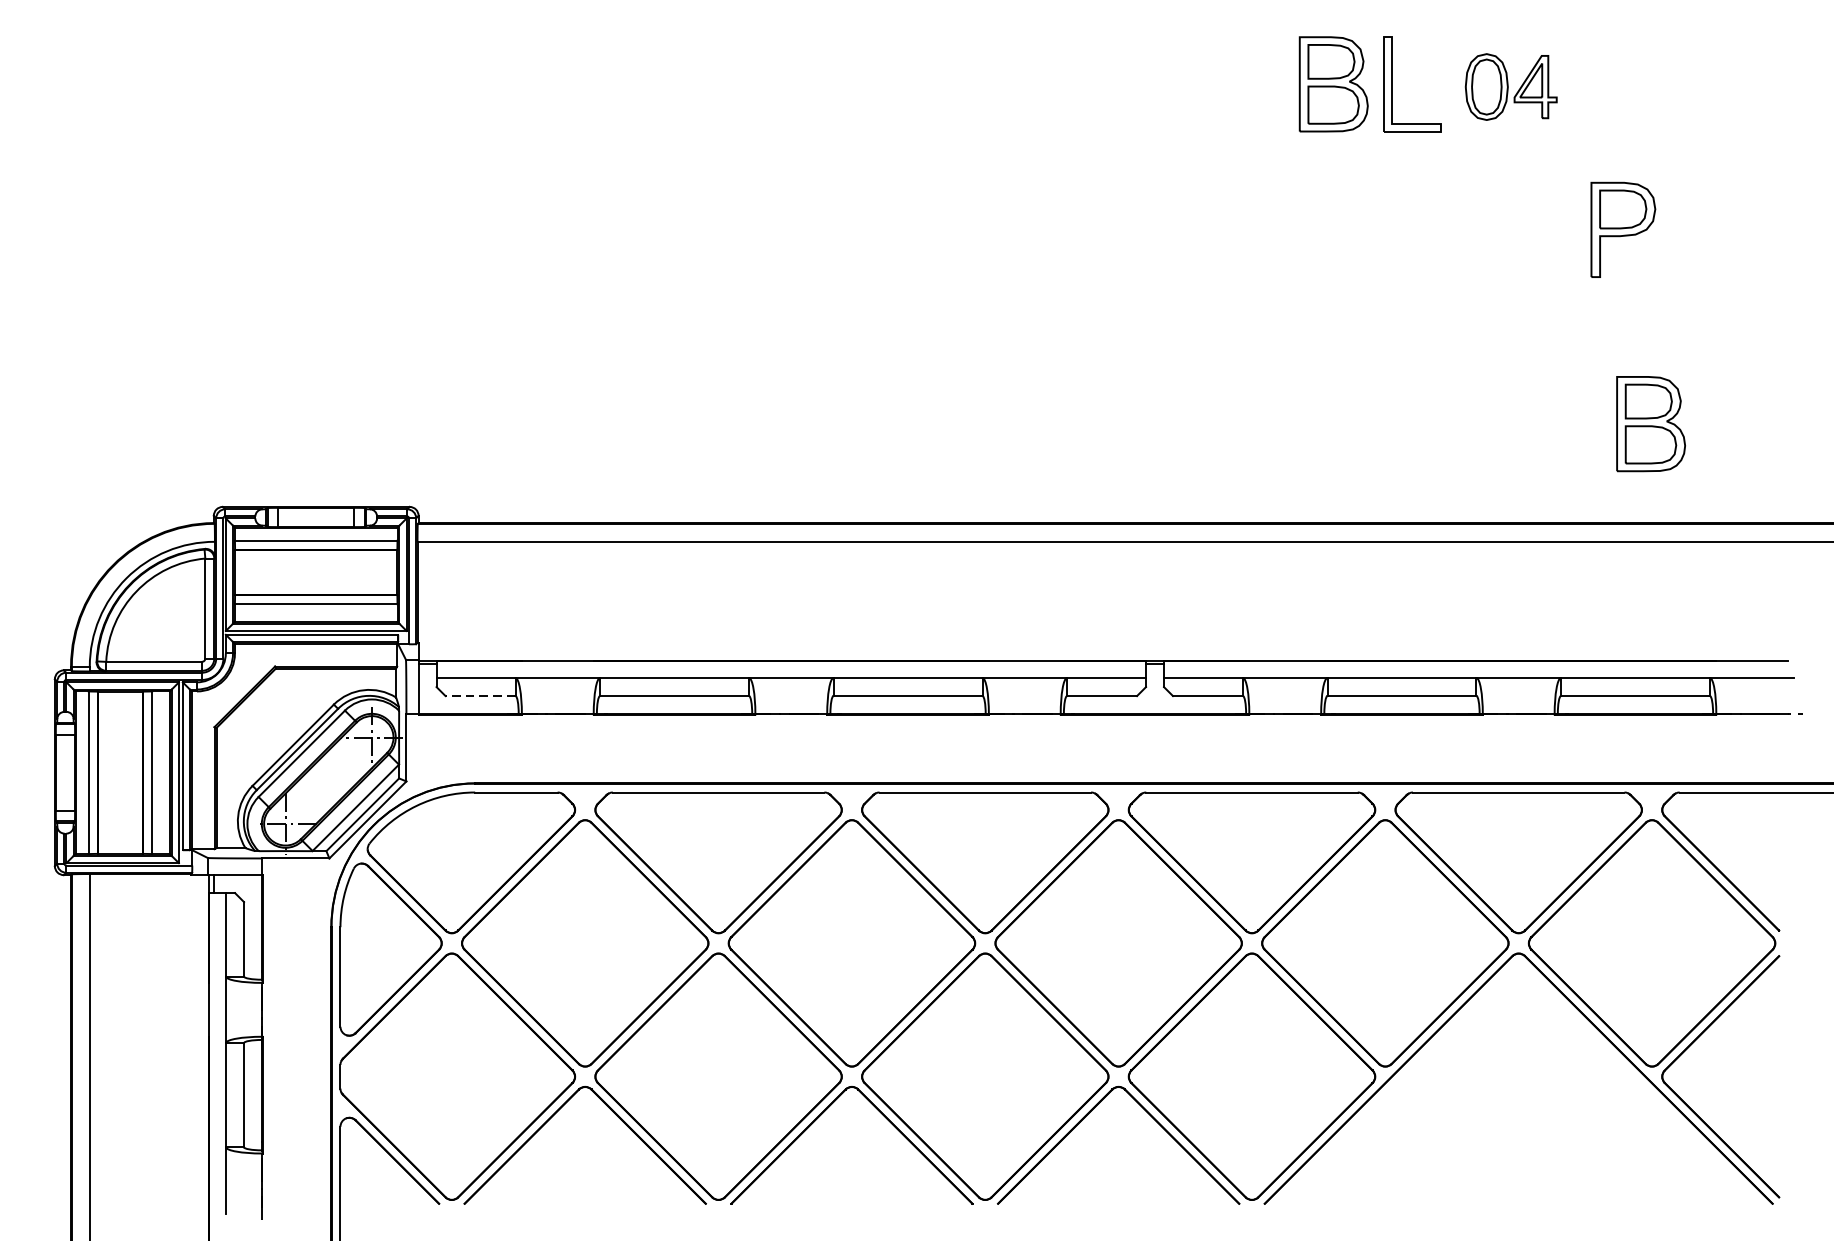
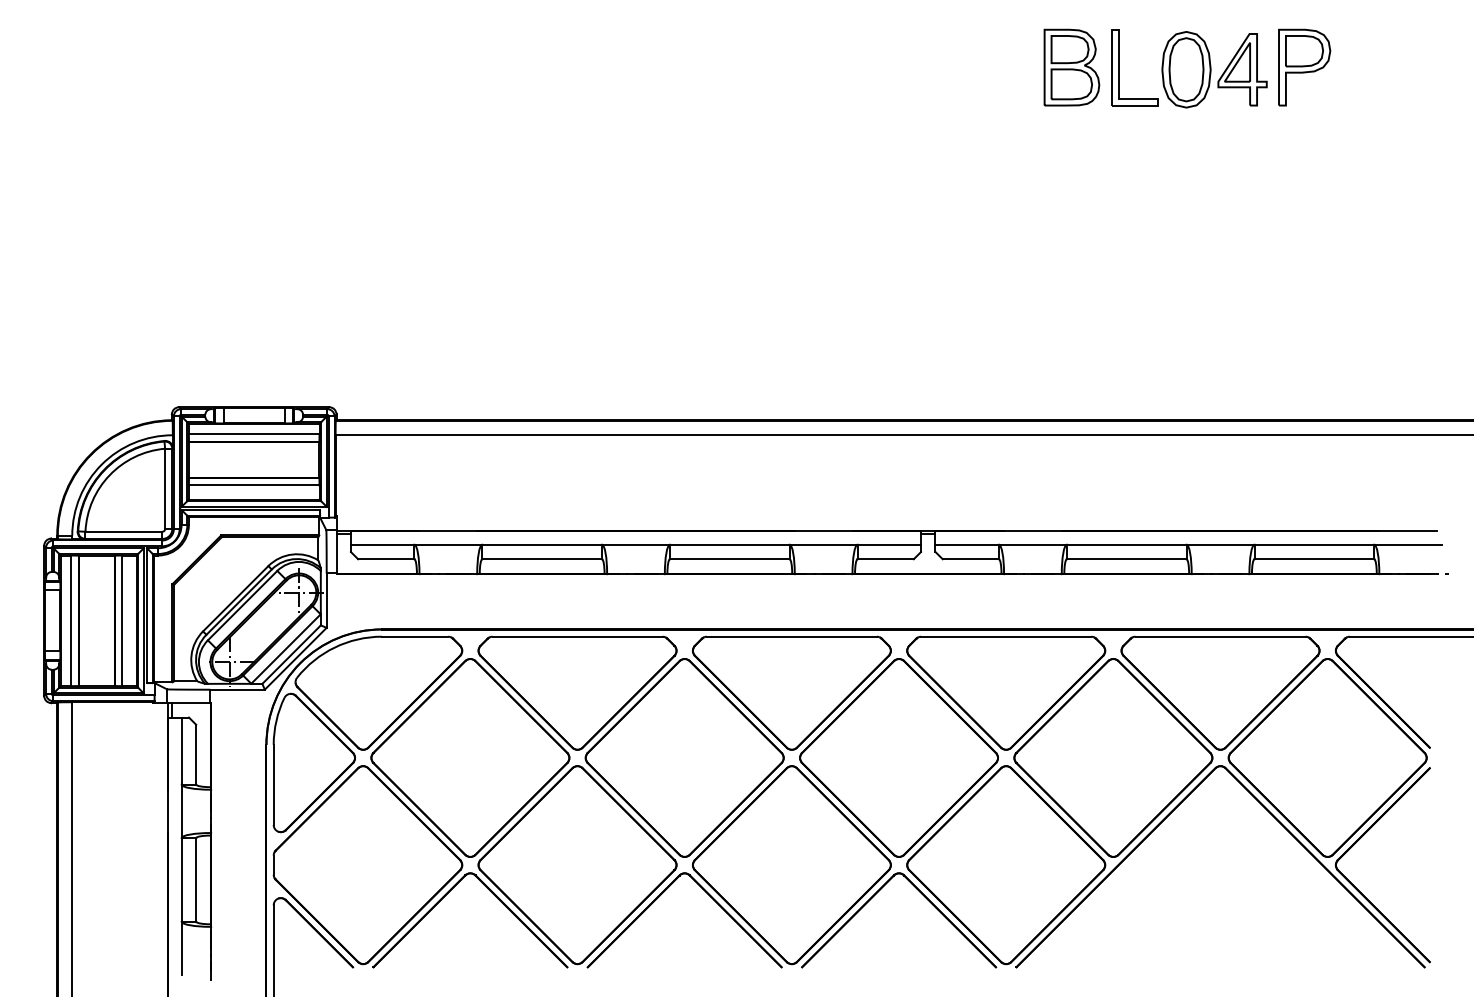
part: (1511, 86) -> (1214, 69), size x1.43
part: (1623, 229) -> (1304, 67), moved
part: (1650, 423) -> (1326, 340), removed
line: (479, 696) -> (385, 559), dashed -> solid

